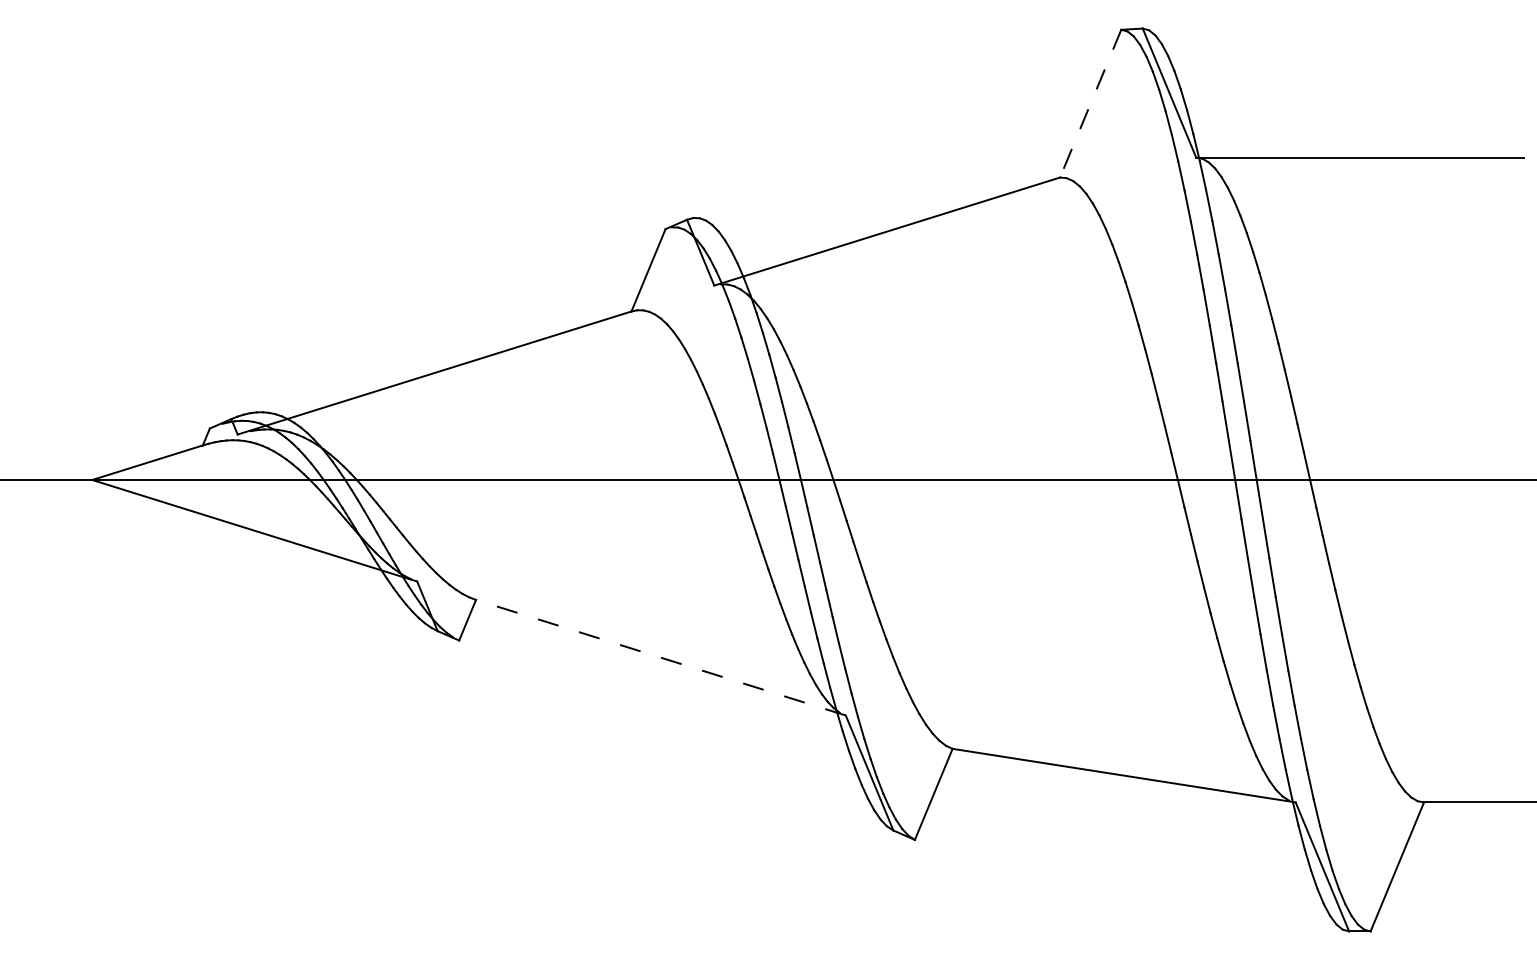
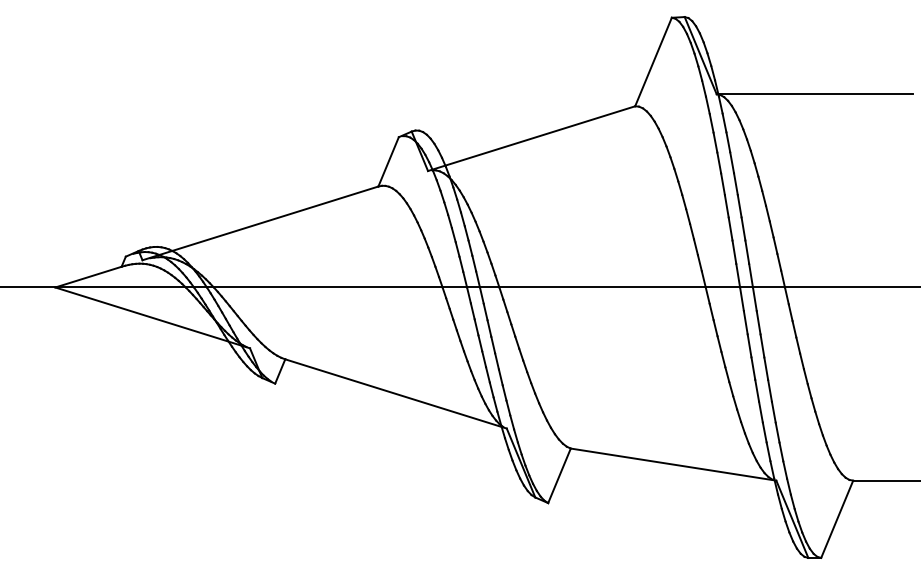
line: (1090, 104) -> (653, 62), dashed -> solid
line: (660, 656) -> (395, 393), dashed -> solid

